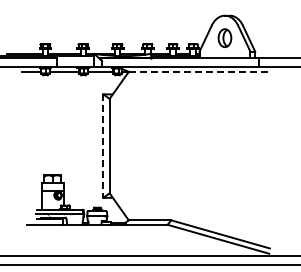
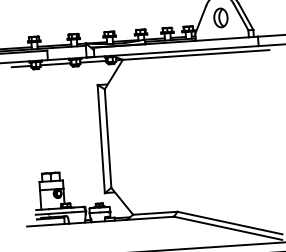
line: (199, 71) -> (196, 54), dashed -> solid
line: (103, 146) -> (101, 139), dashed -> solid

